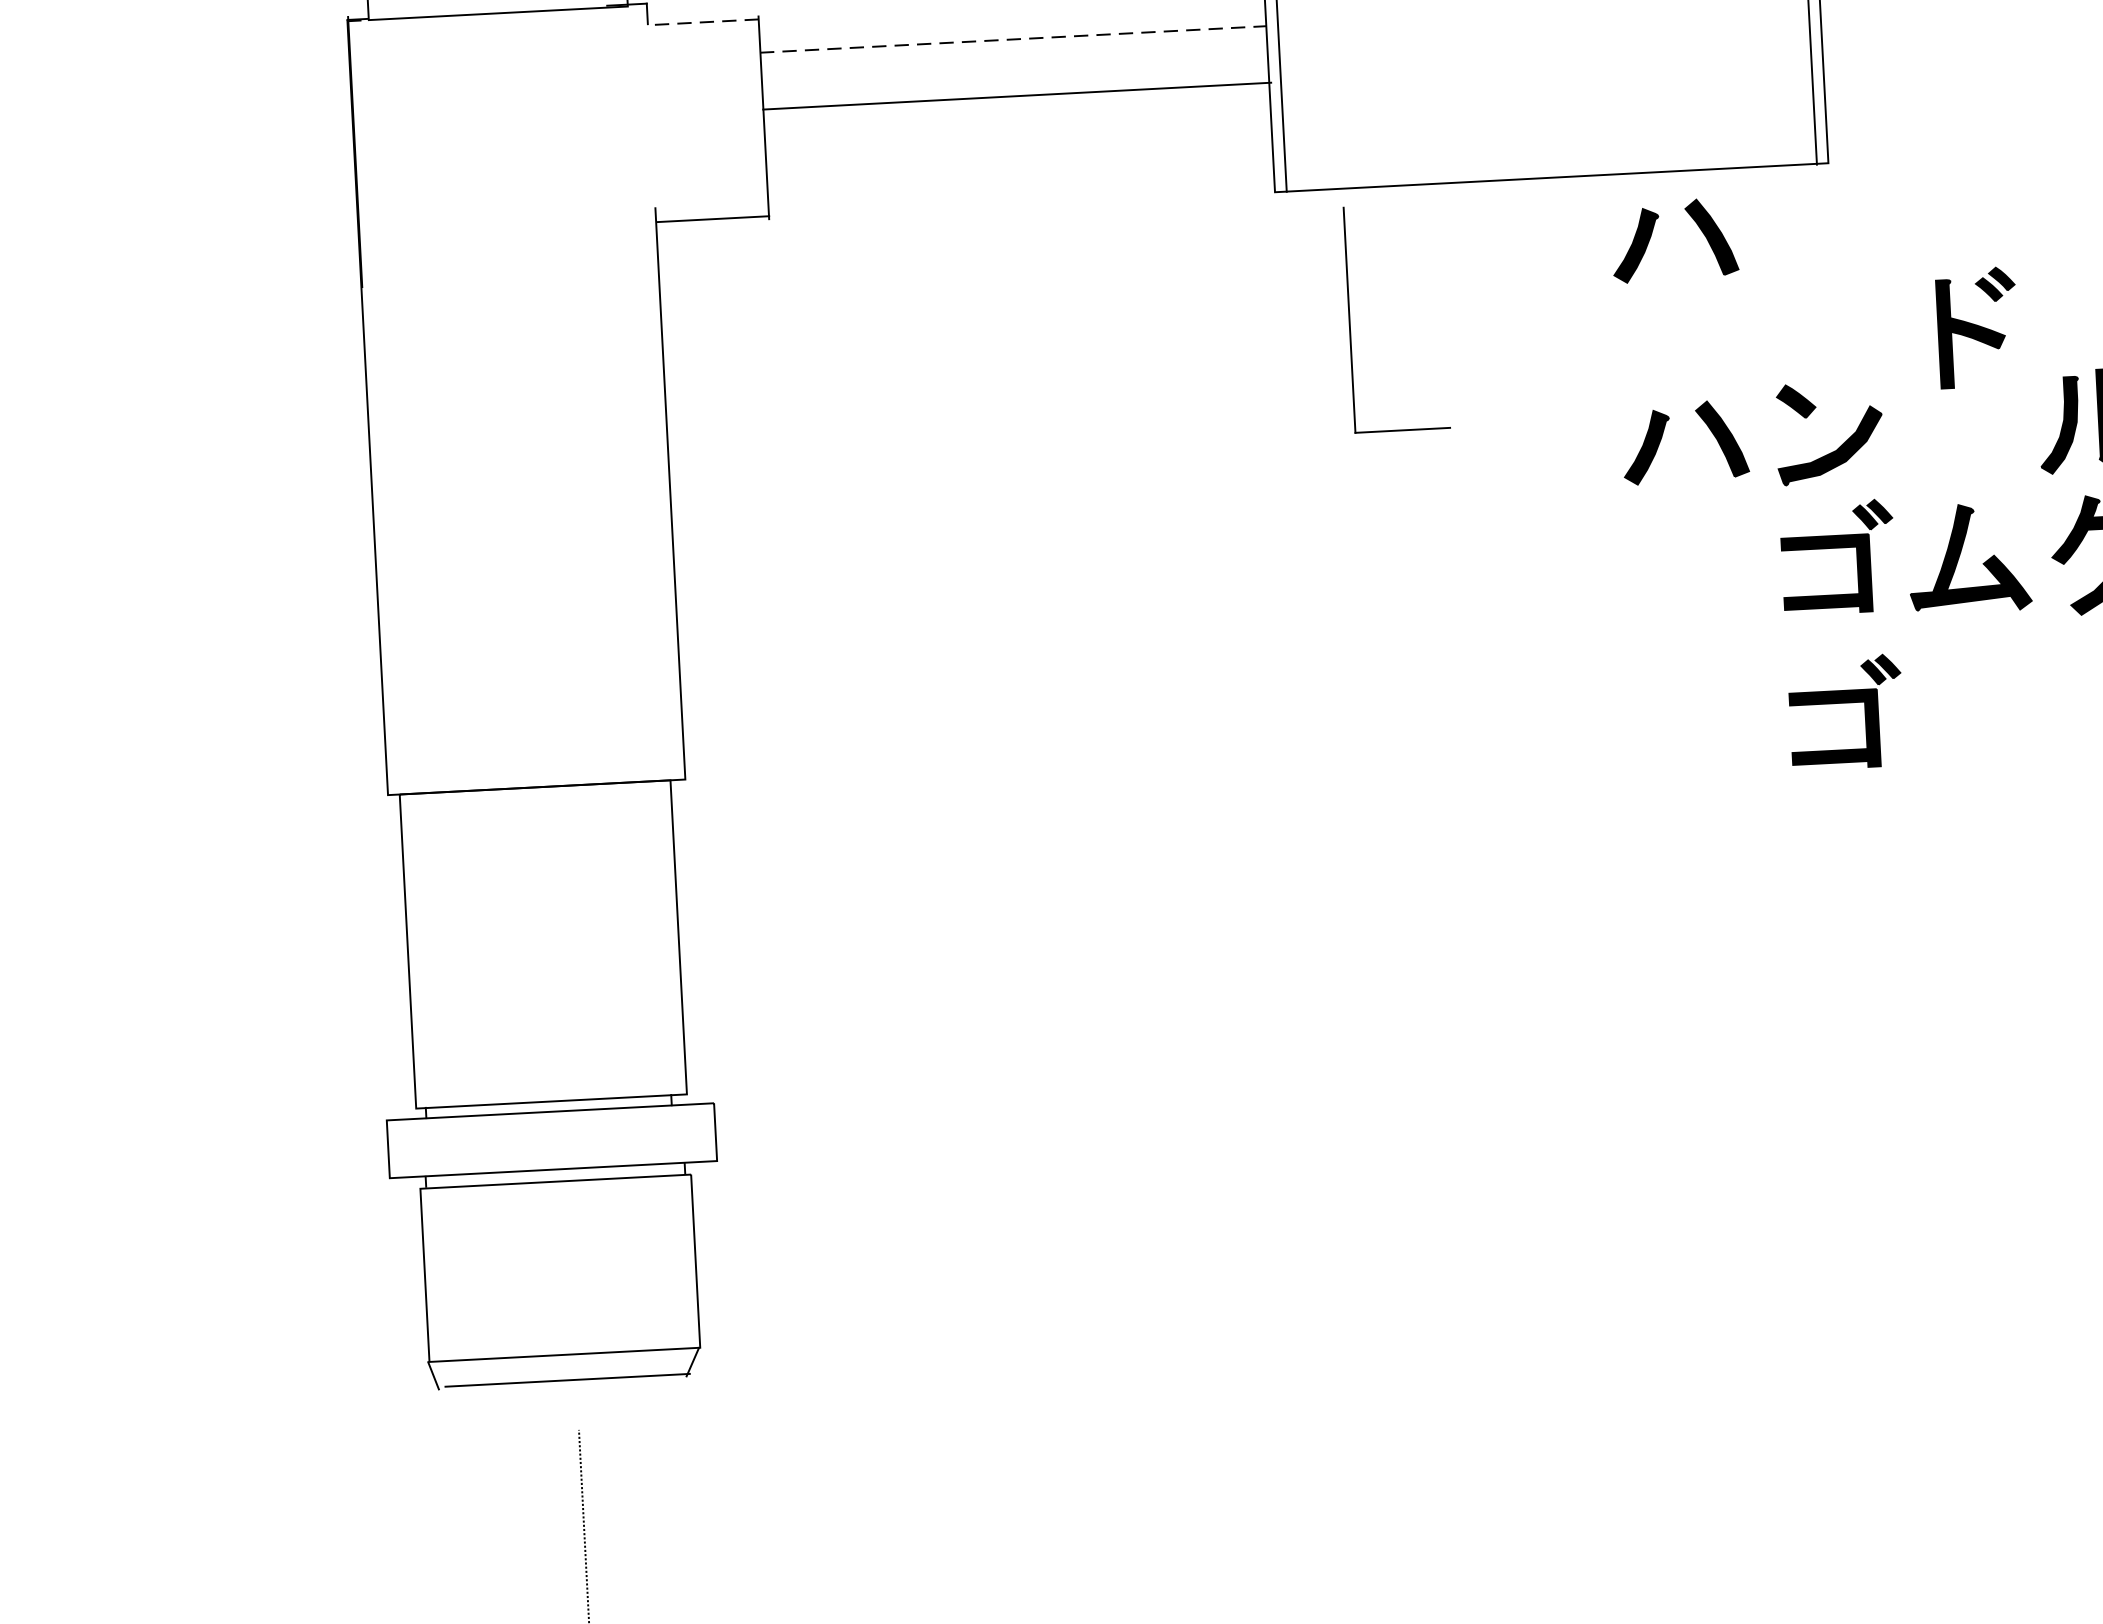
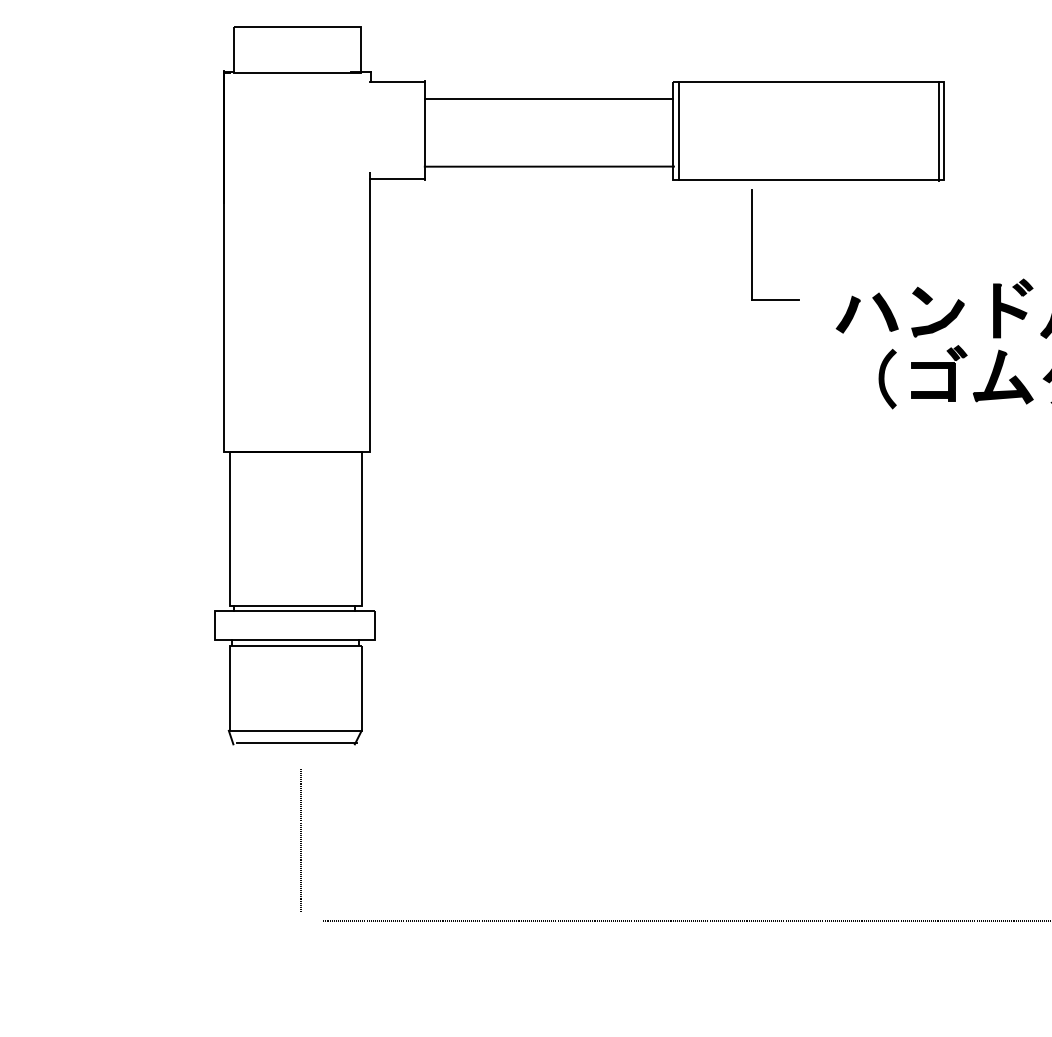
line: (702, 22) -> (397, 82), dashed -> solid
line: (1014, 38) -> (549, 98), dashed -> solid
line: (1015, 95) -> (548, 166), moved
part: (1654, 232) -> (857, 209), removed
part: (1350, 319) -> (752, 244), moved
part: (1978, 327) -> (1013, 308), moved
part: (1733, 575) -> (887, 379), added
part: (1847, 712) -> (939, 449), removed

